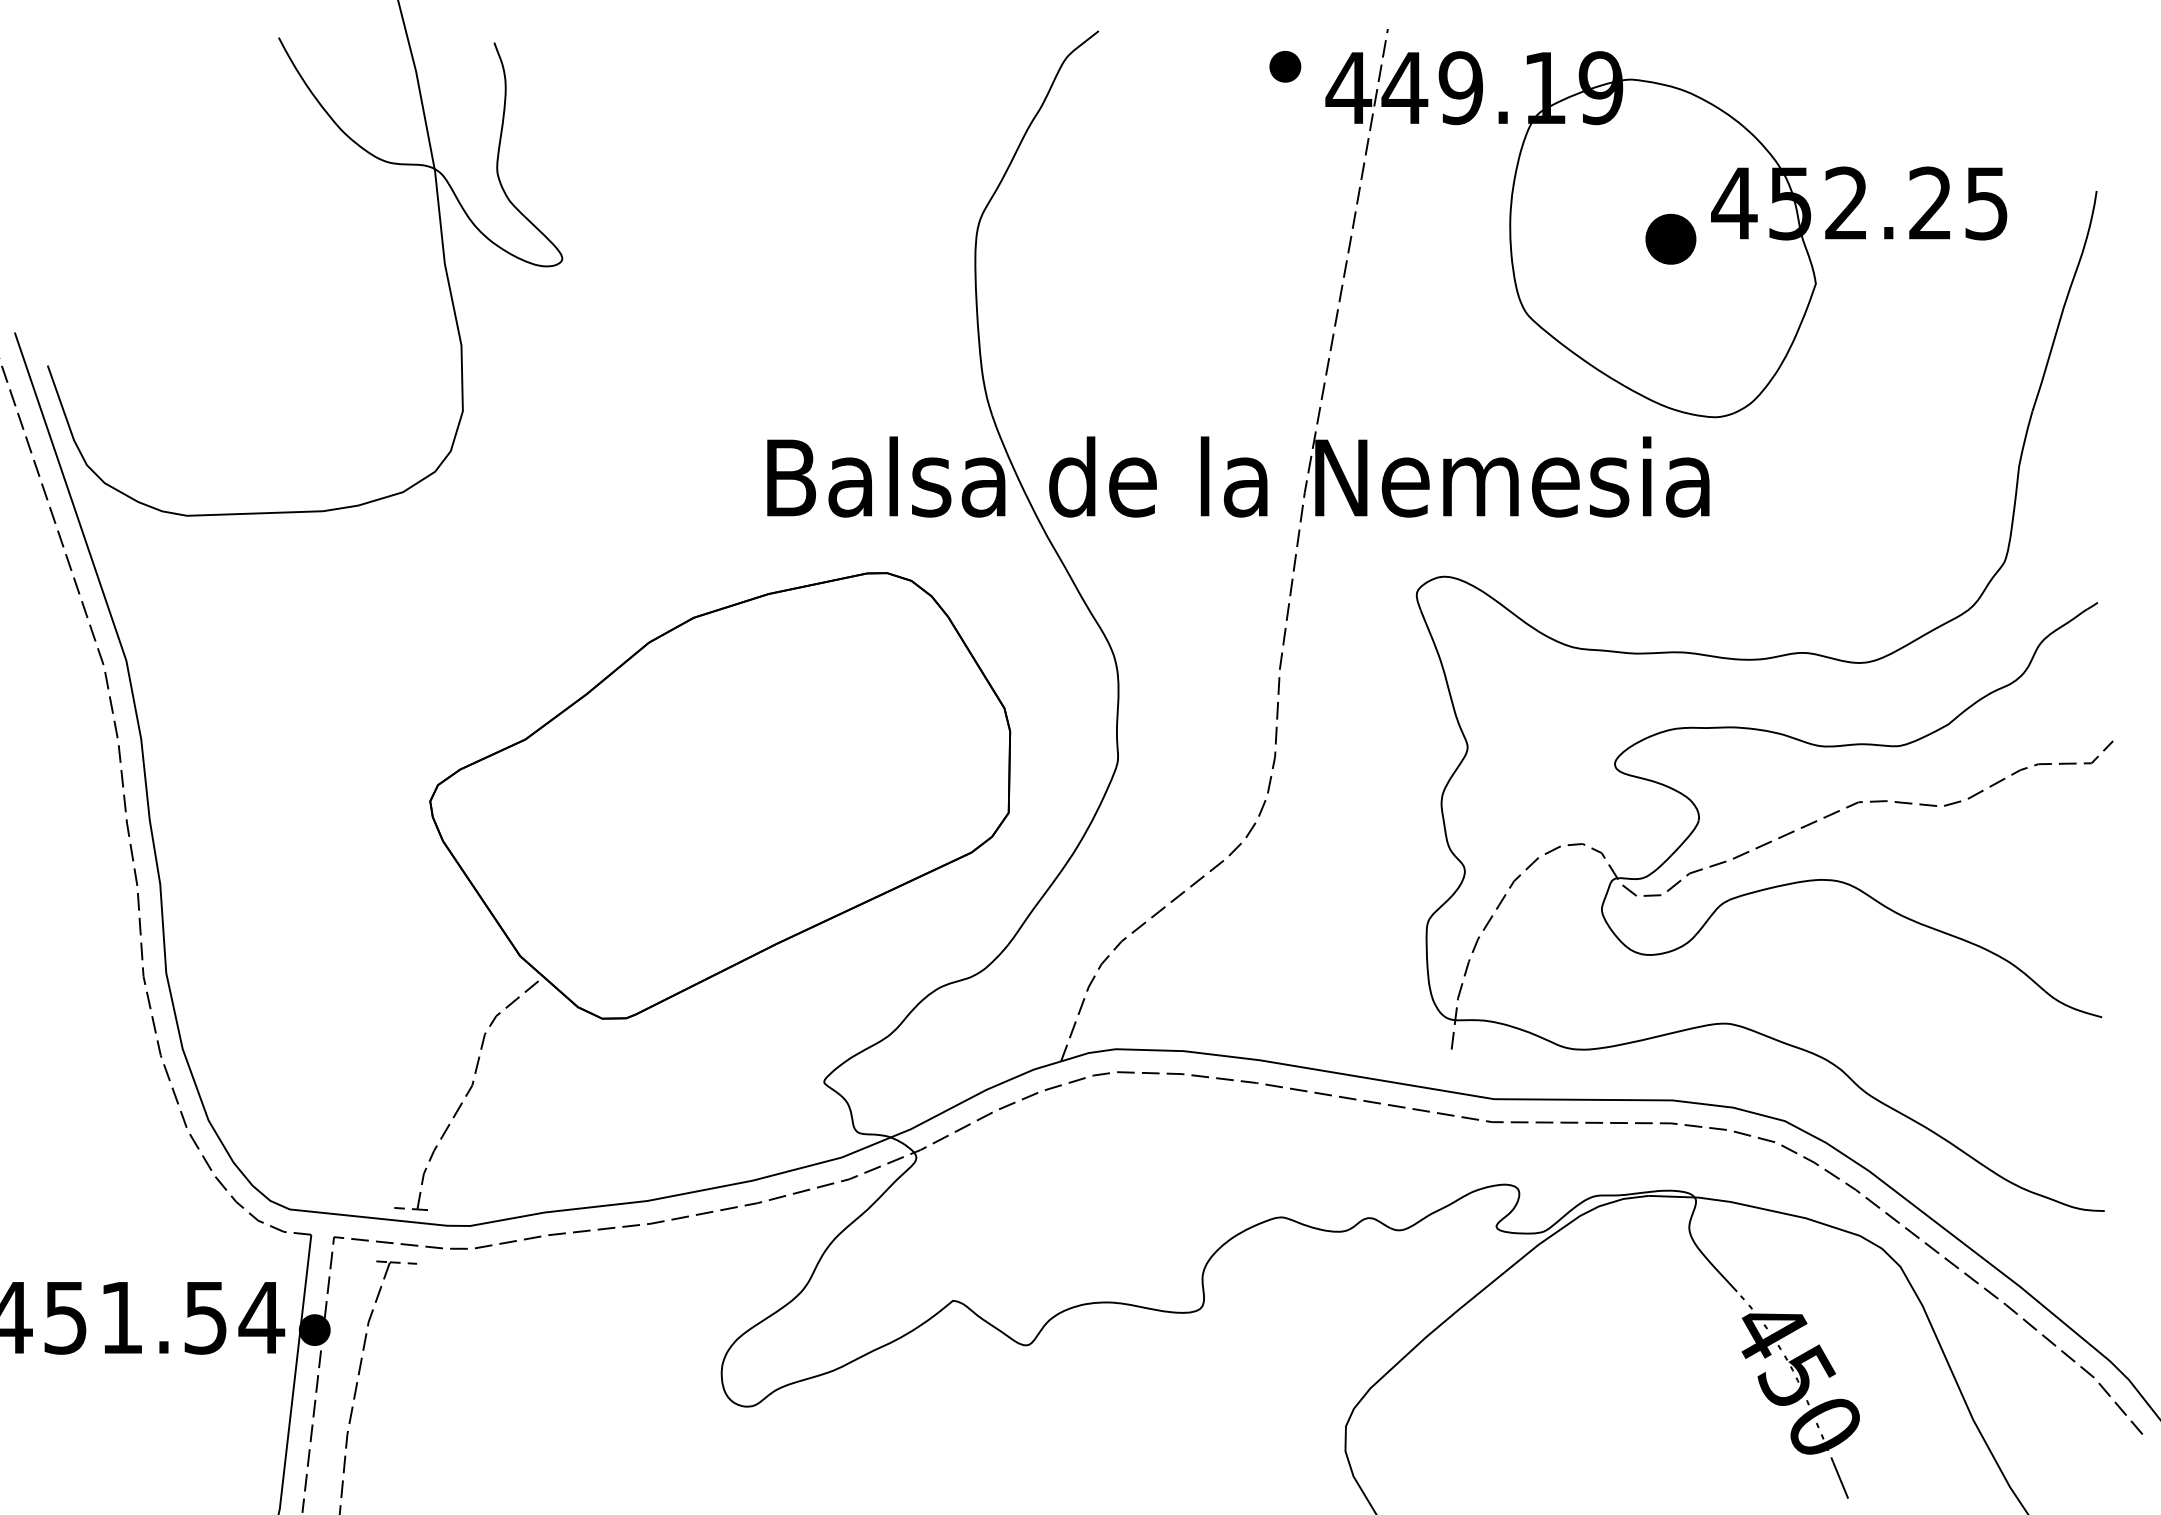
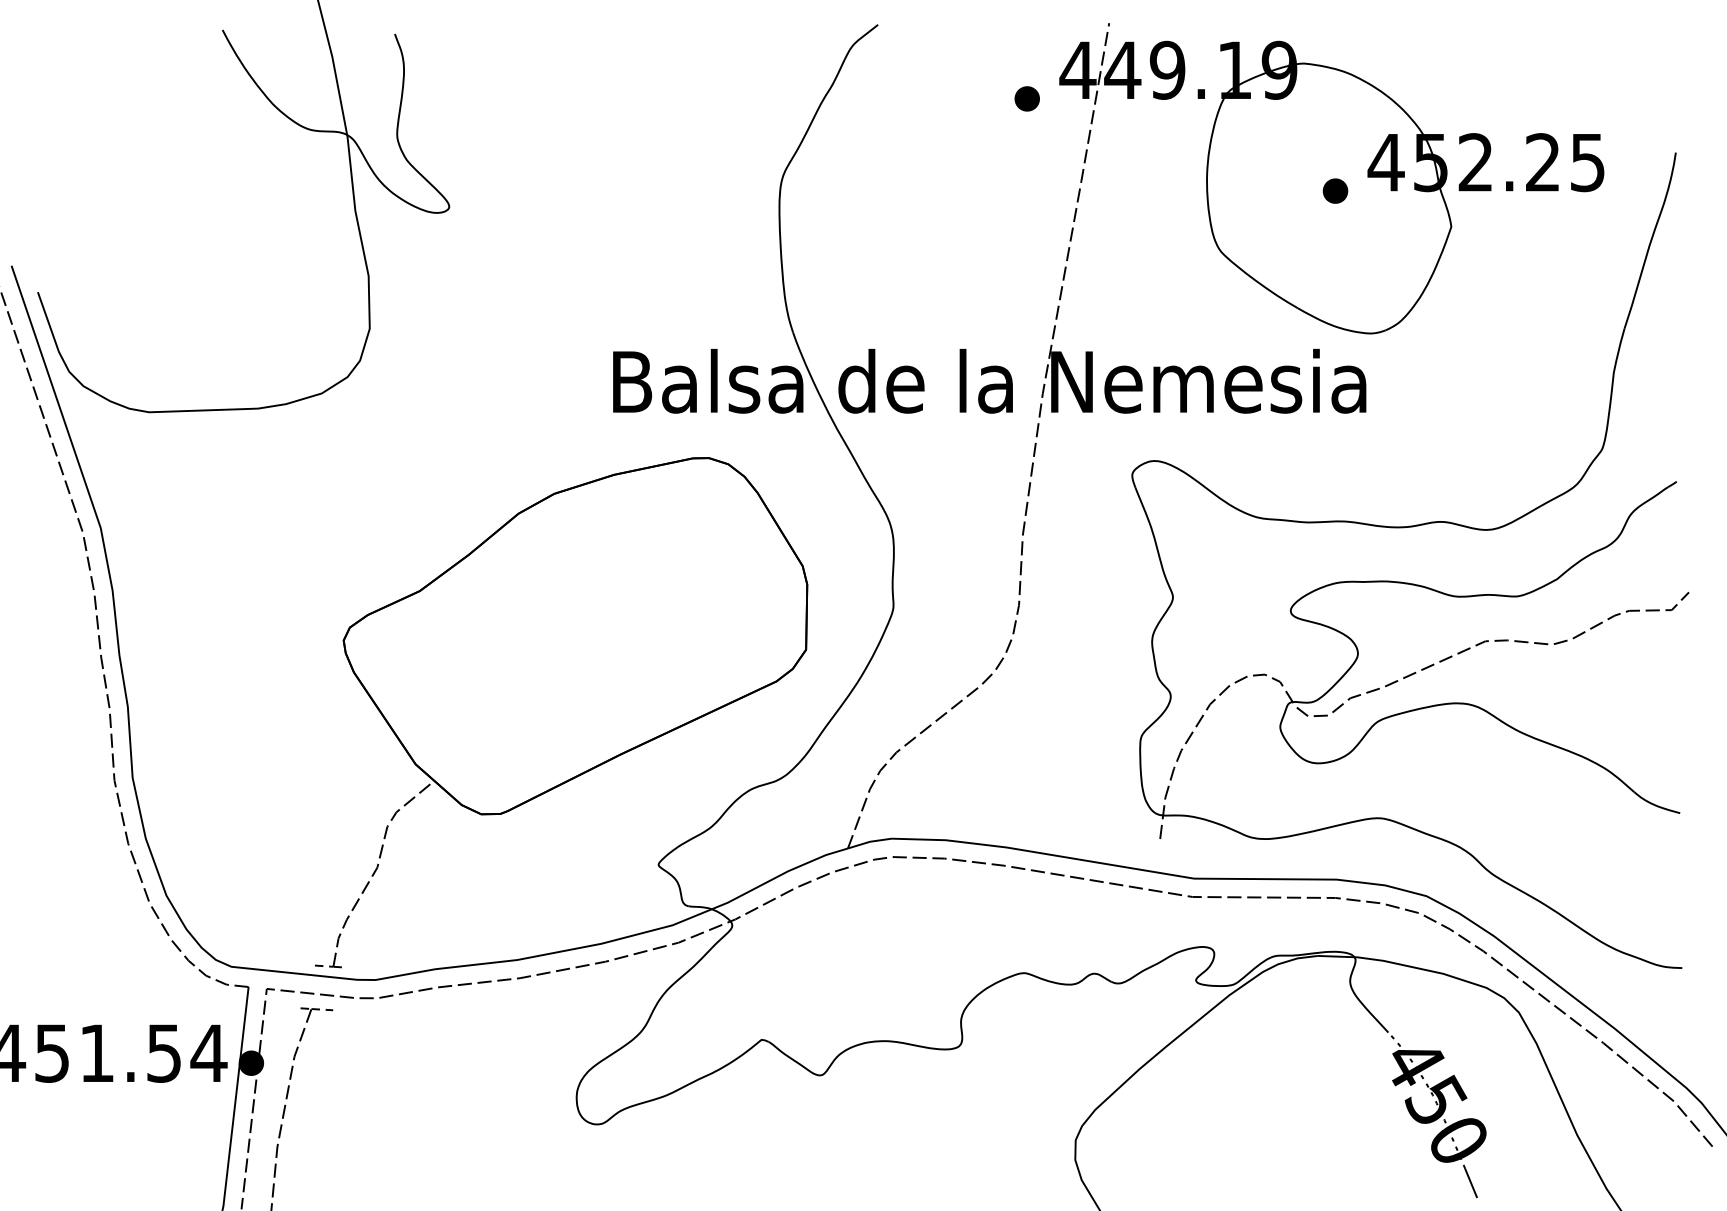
part: (1285, 66) -> (1027, 98), moved
part: (1670, 238) -> (1335, 190), size x0.62

